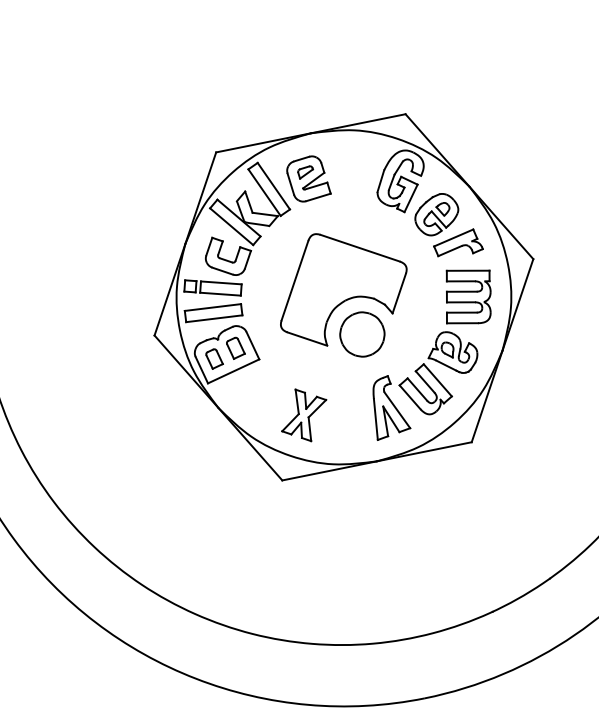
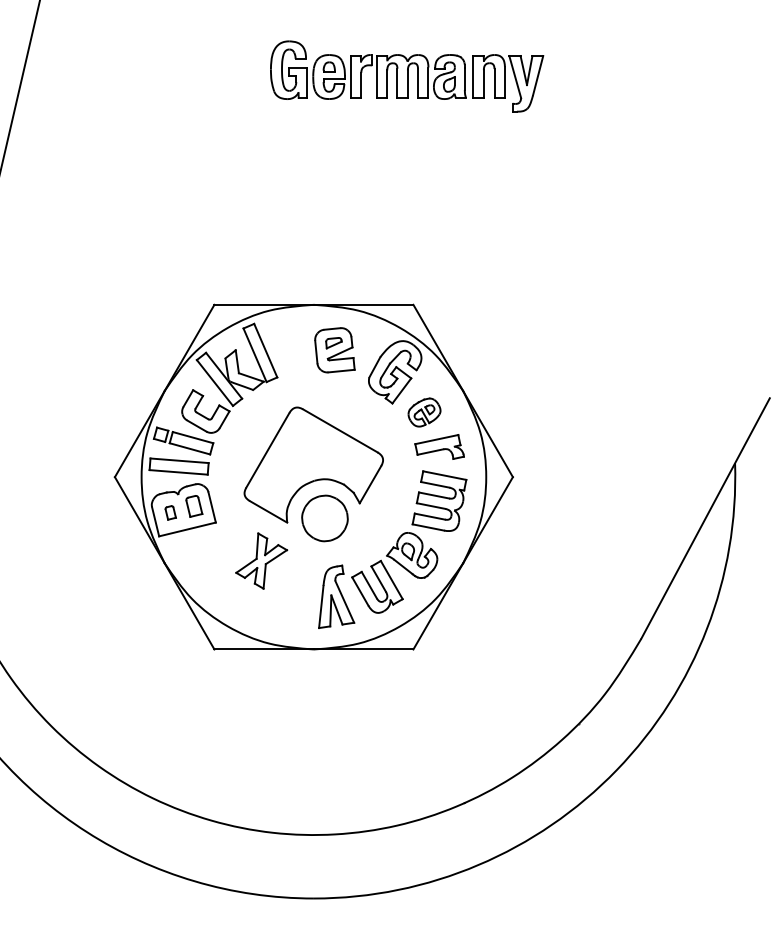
part: (307, 179) -> (334, 350), moved
part: (436, 214) -> (424, 412), size x0.7
part: (214, 358) -> (170, 512), size x0.7
part: (303, 414) -> (261, 560), moved

